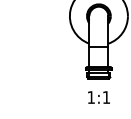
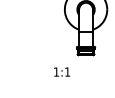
text: (99, 96) -> (62, 71), moved

